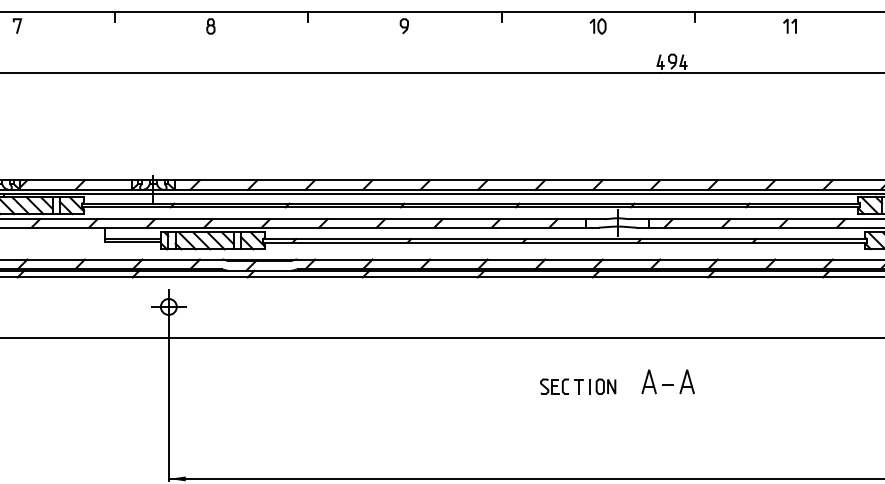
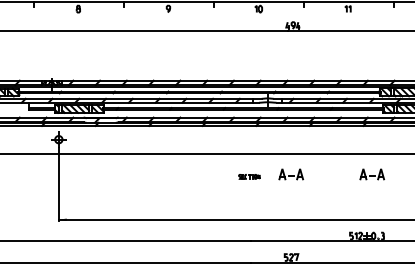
part: (842, 381) -> (372, 174), added
part: (578, 386) -> (249, 176), size x0.6

